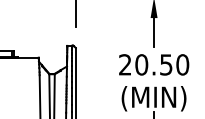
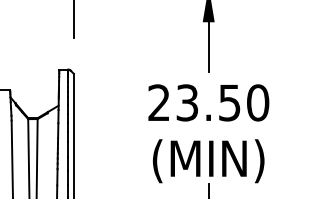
text: (141, 64) -> (187, 102), 20.50 -> 23.50

